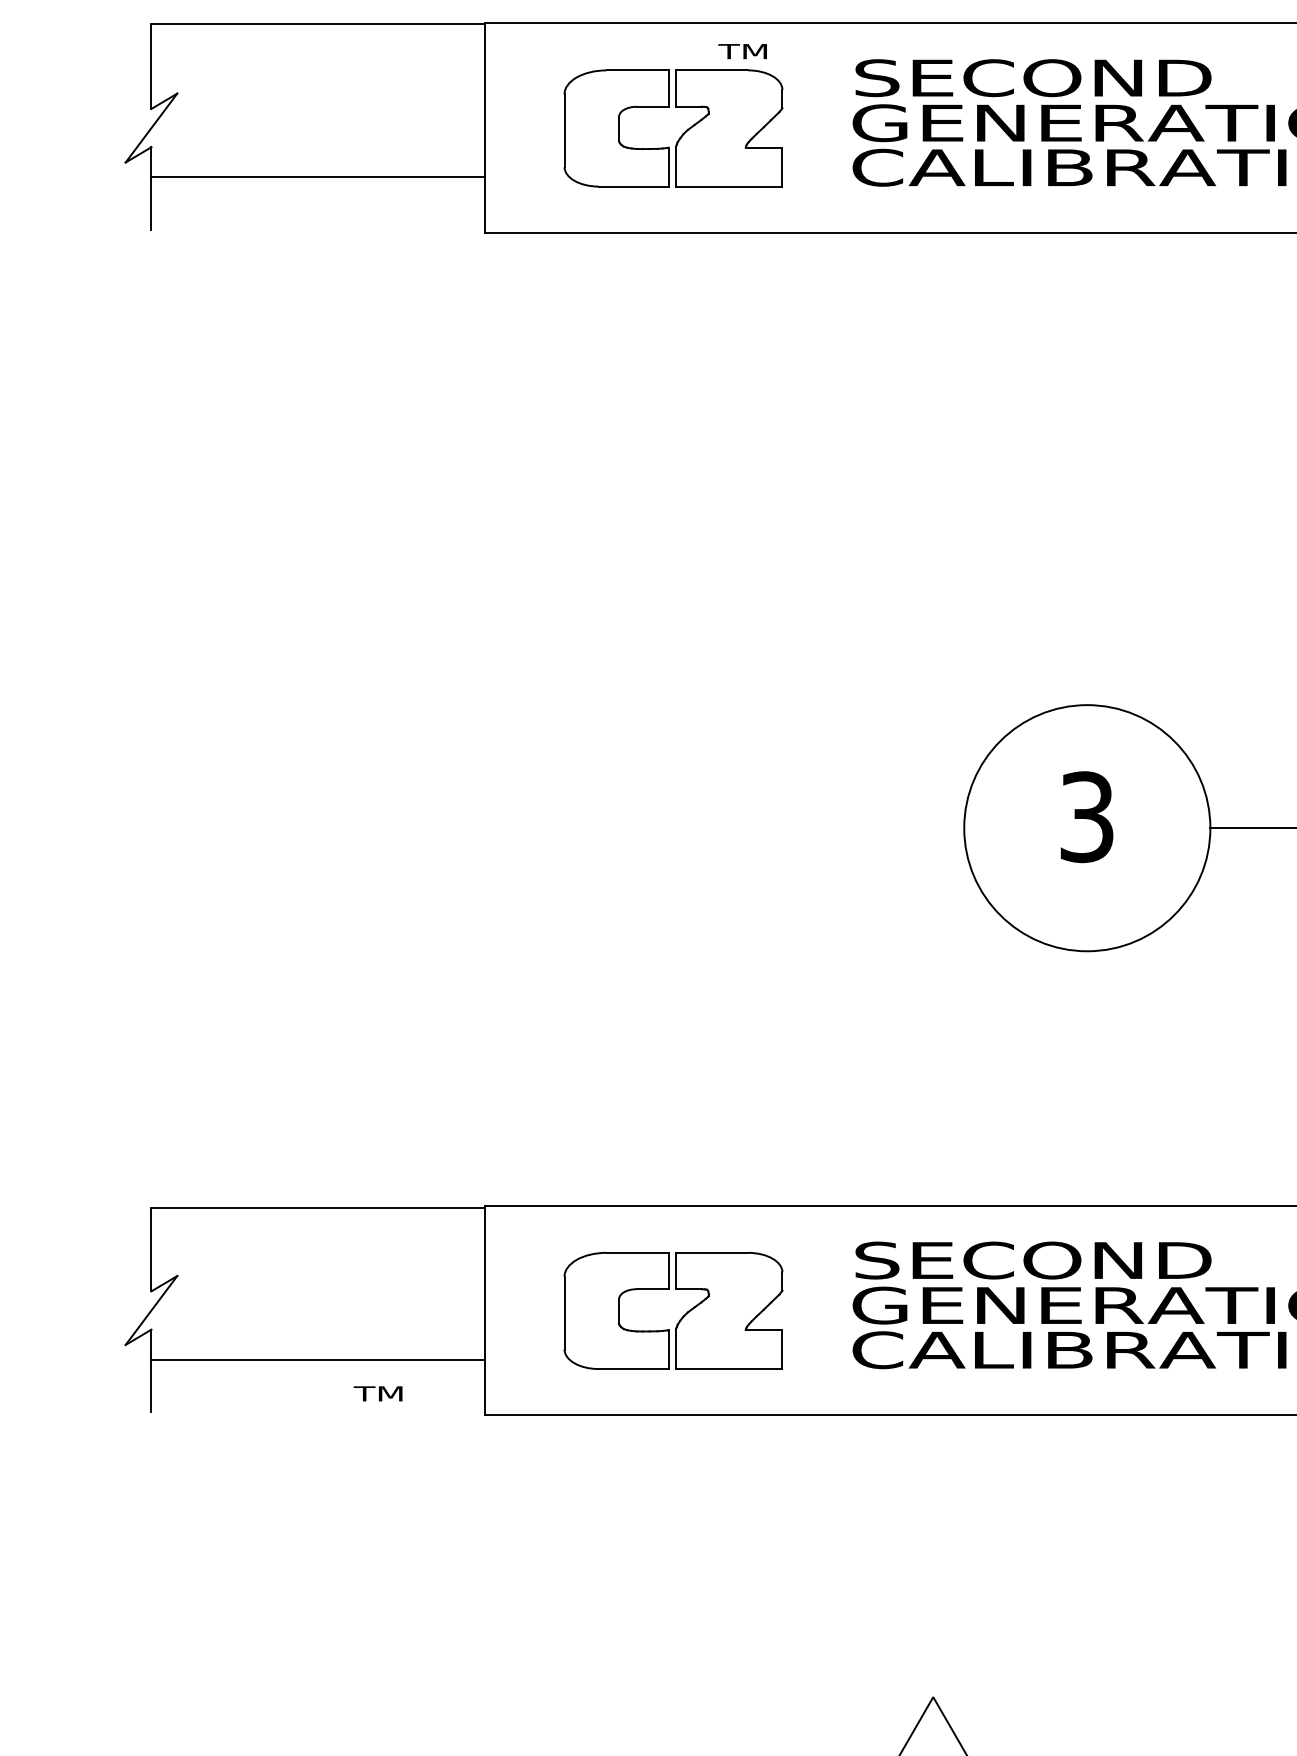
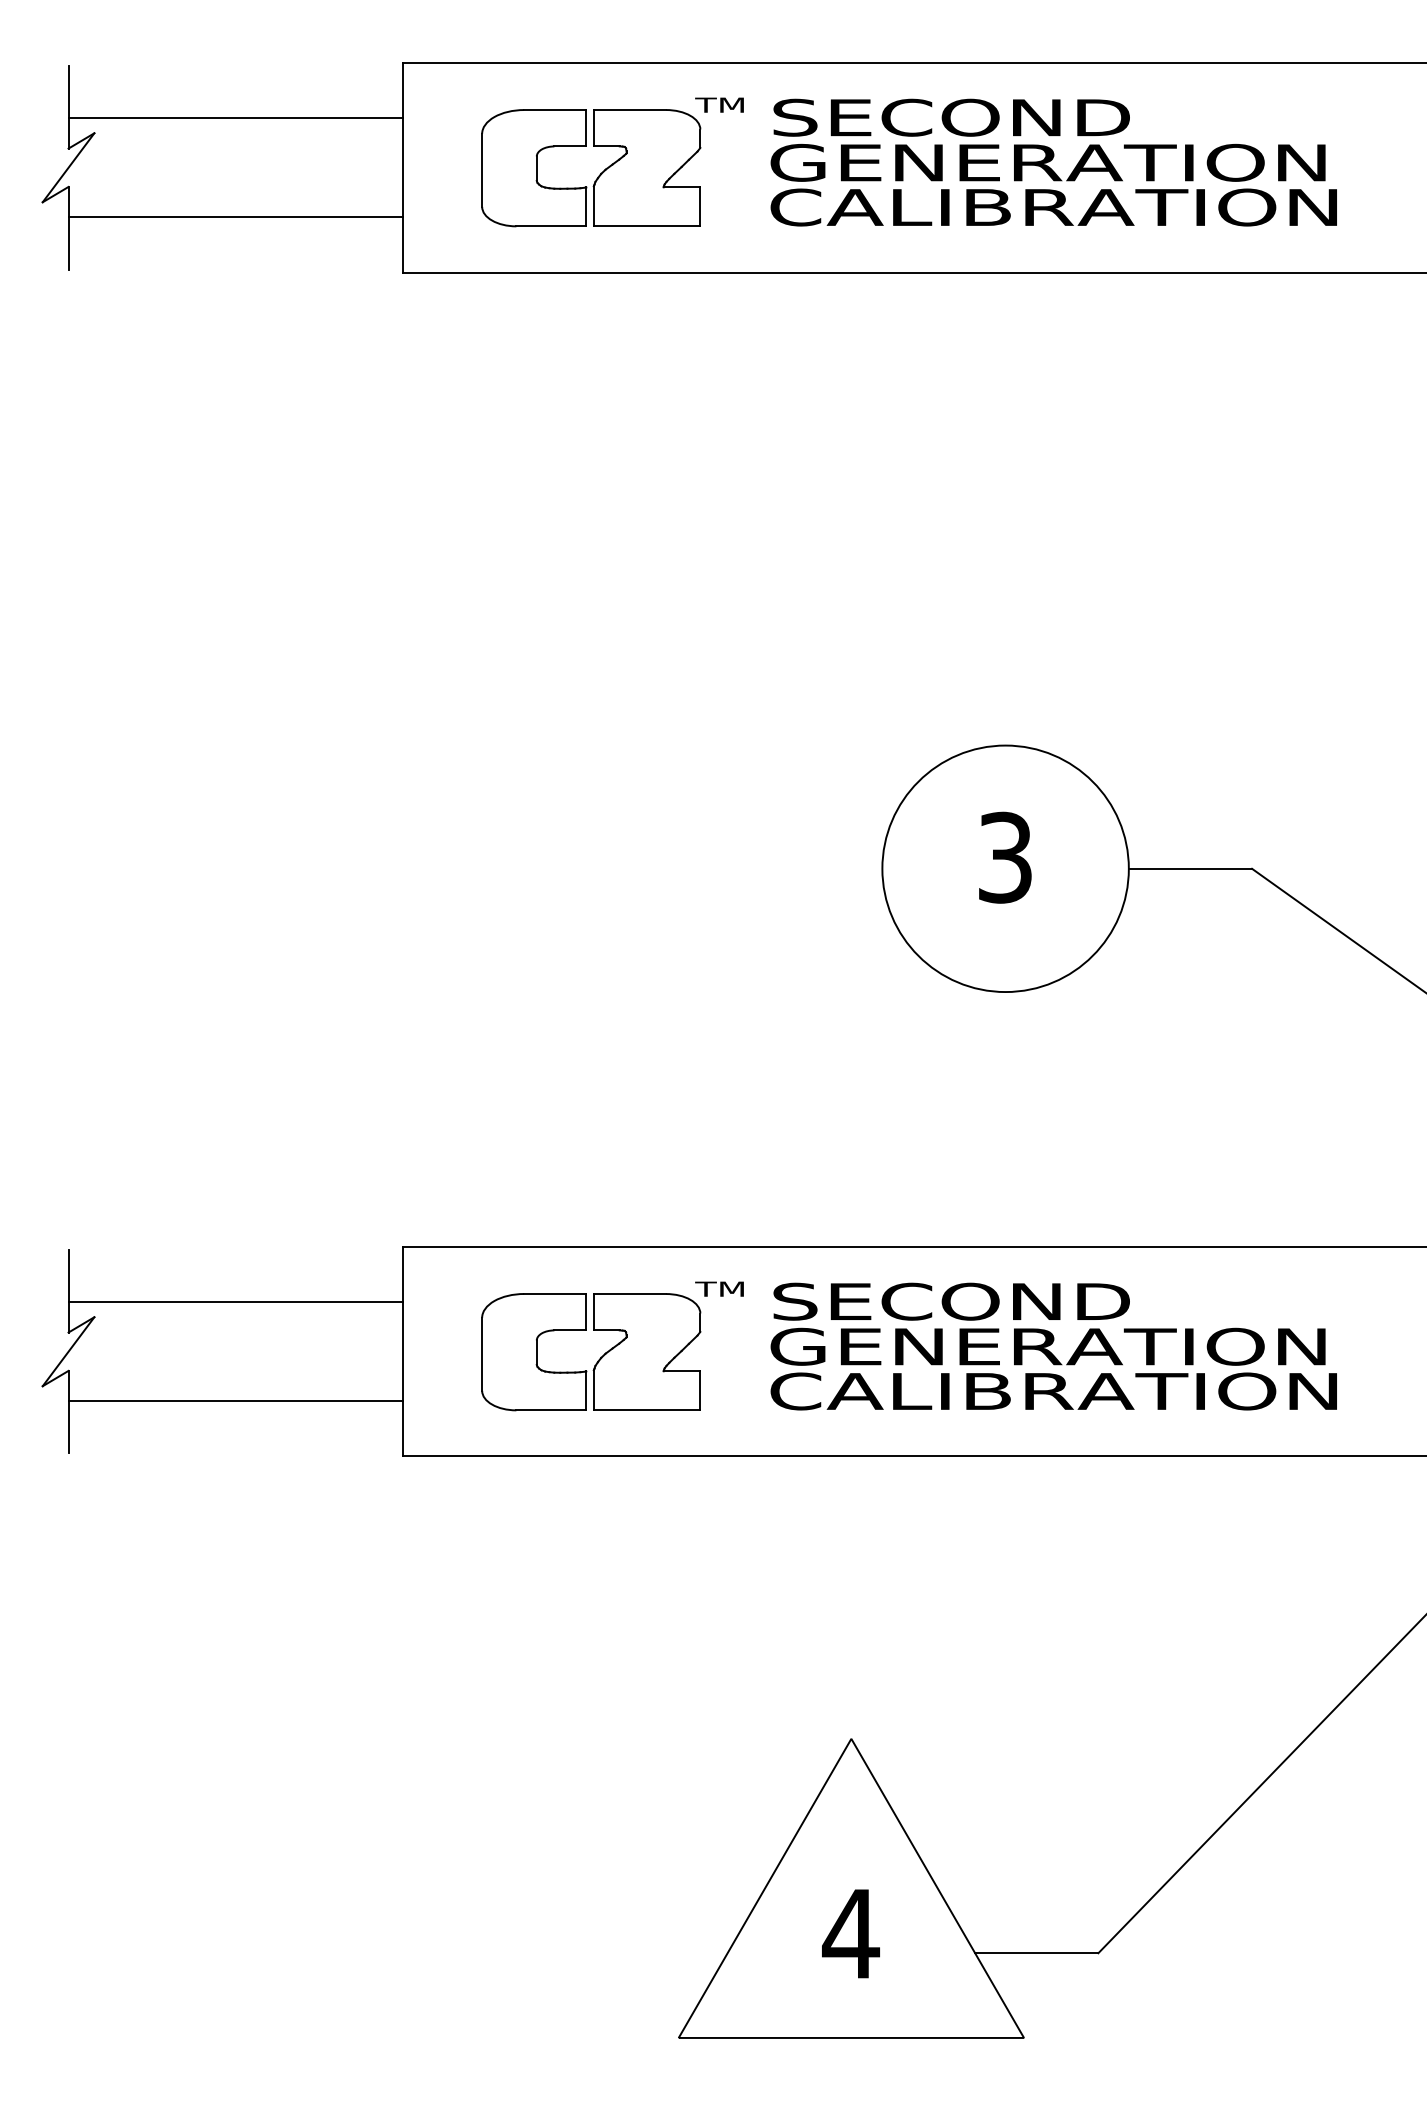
line: (318, 23) -> (235, 118), moved
text: (742, 50) -> (719, 104), moved
line: (318, 1208) -> (235, 1302), moved
text: (378, 1393) -> (719, 1288), moved

